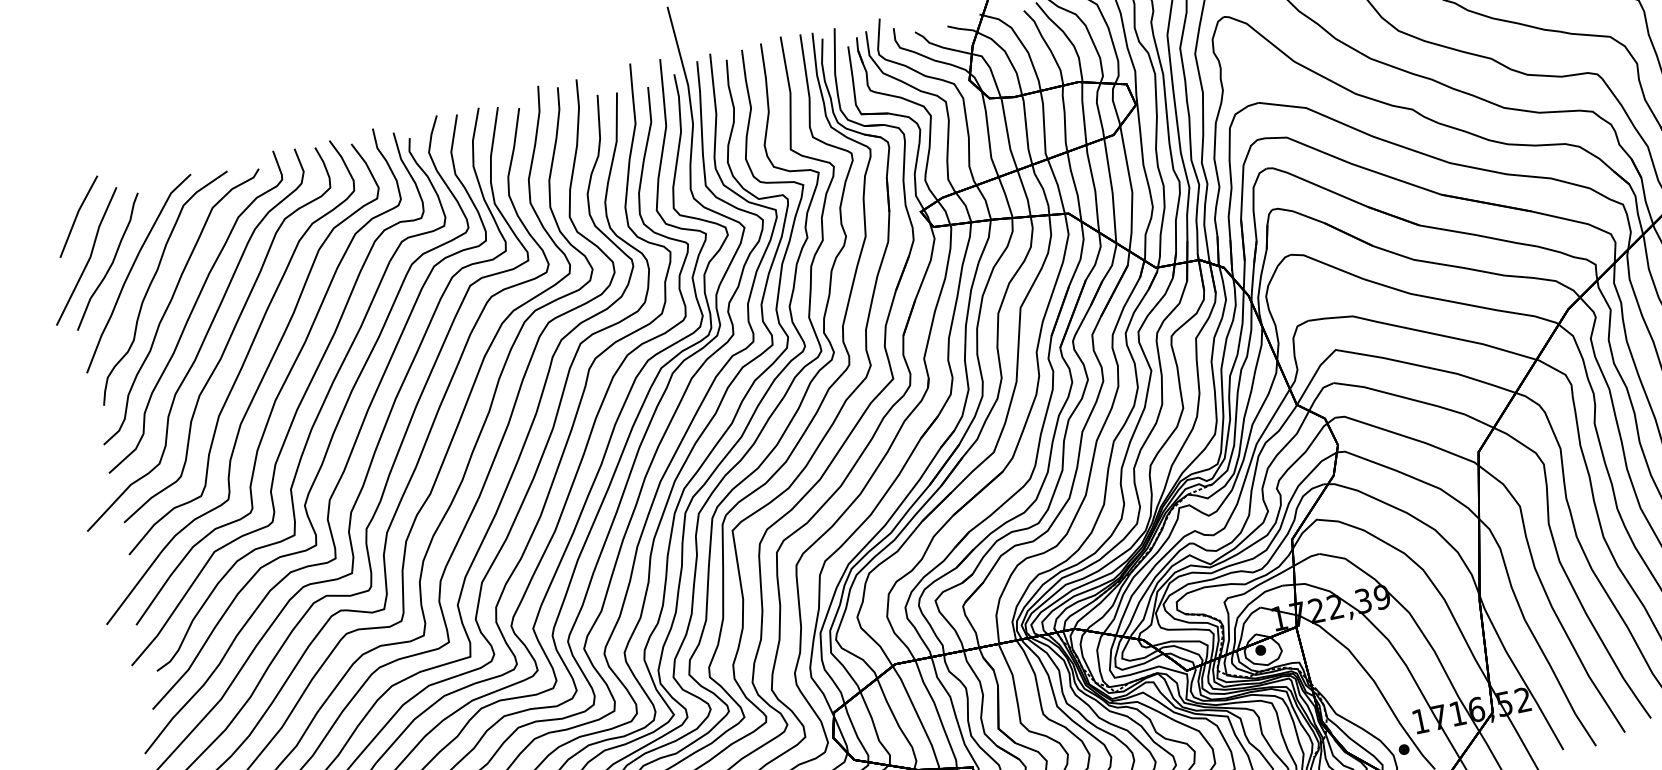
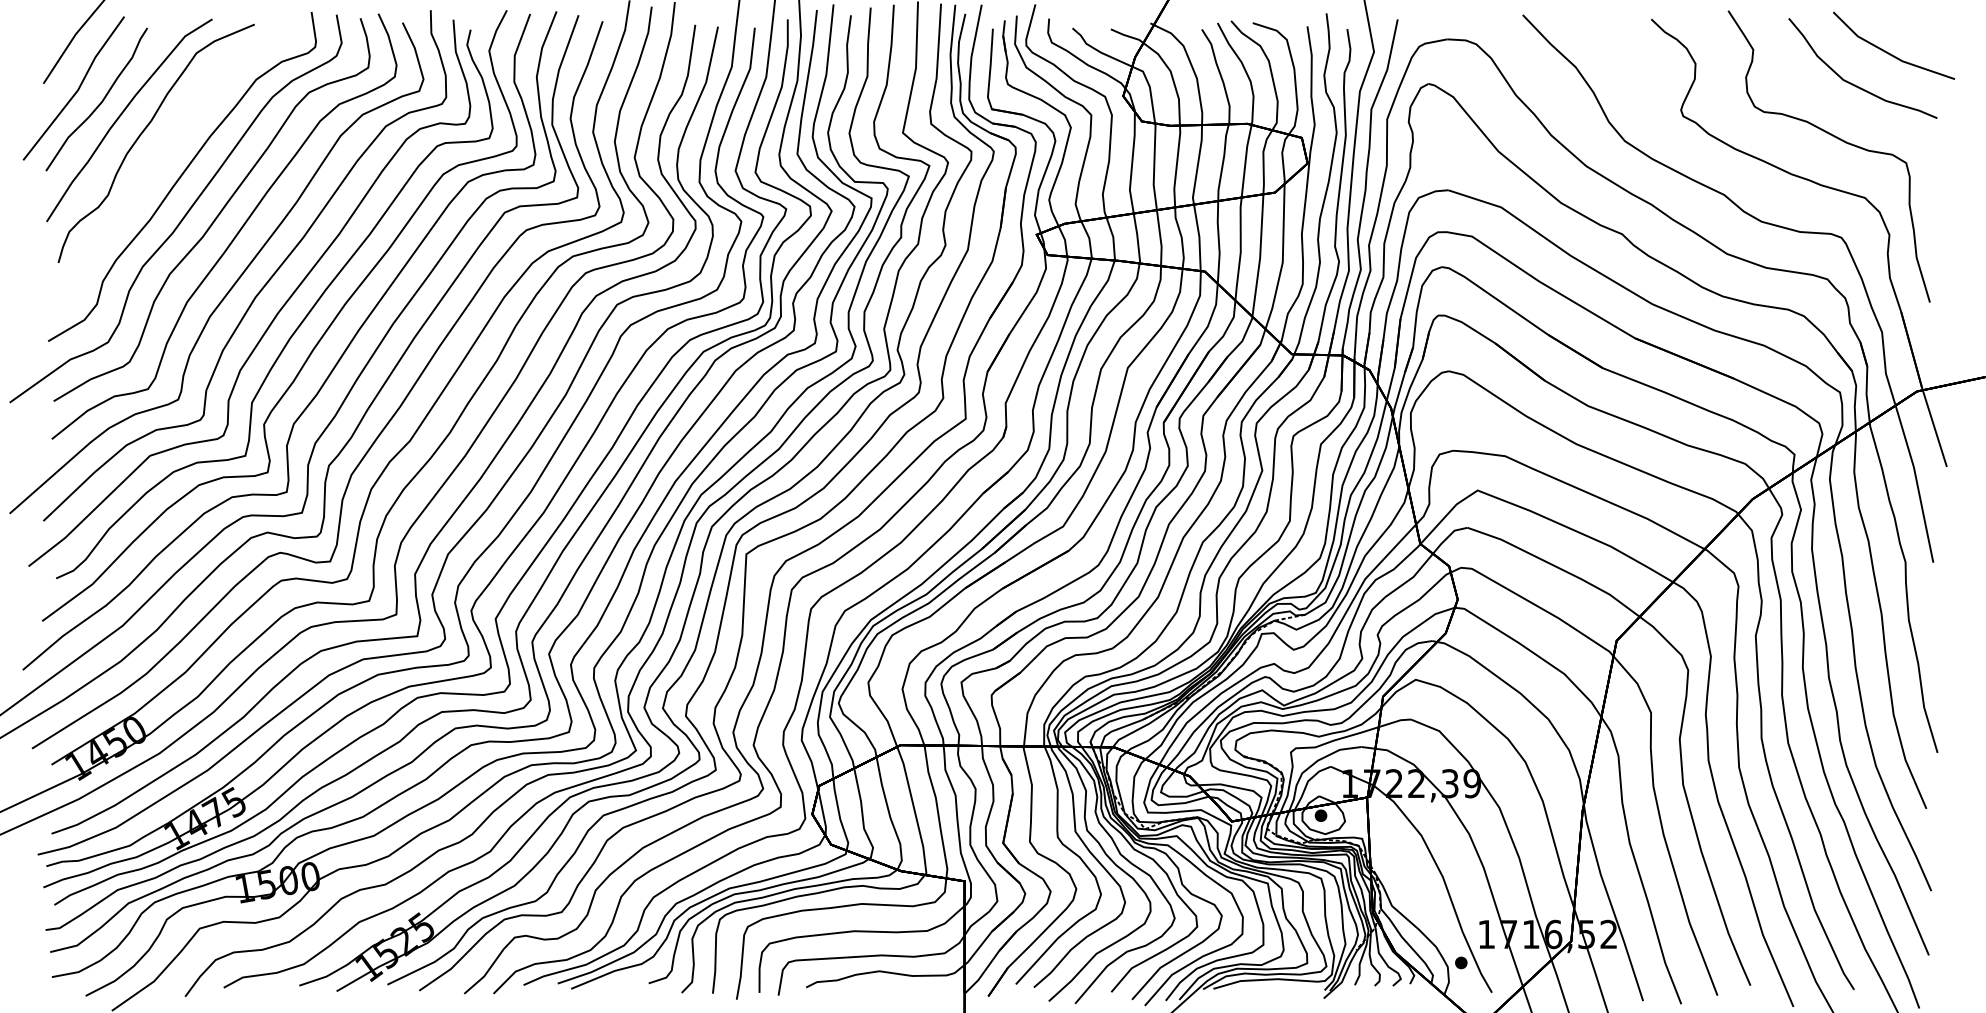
curve: (170, 303) -> (158, 162), removed

